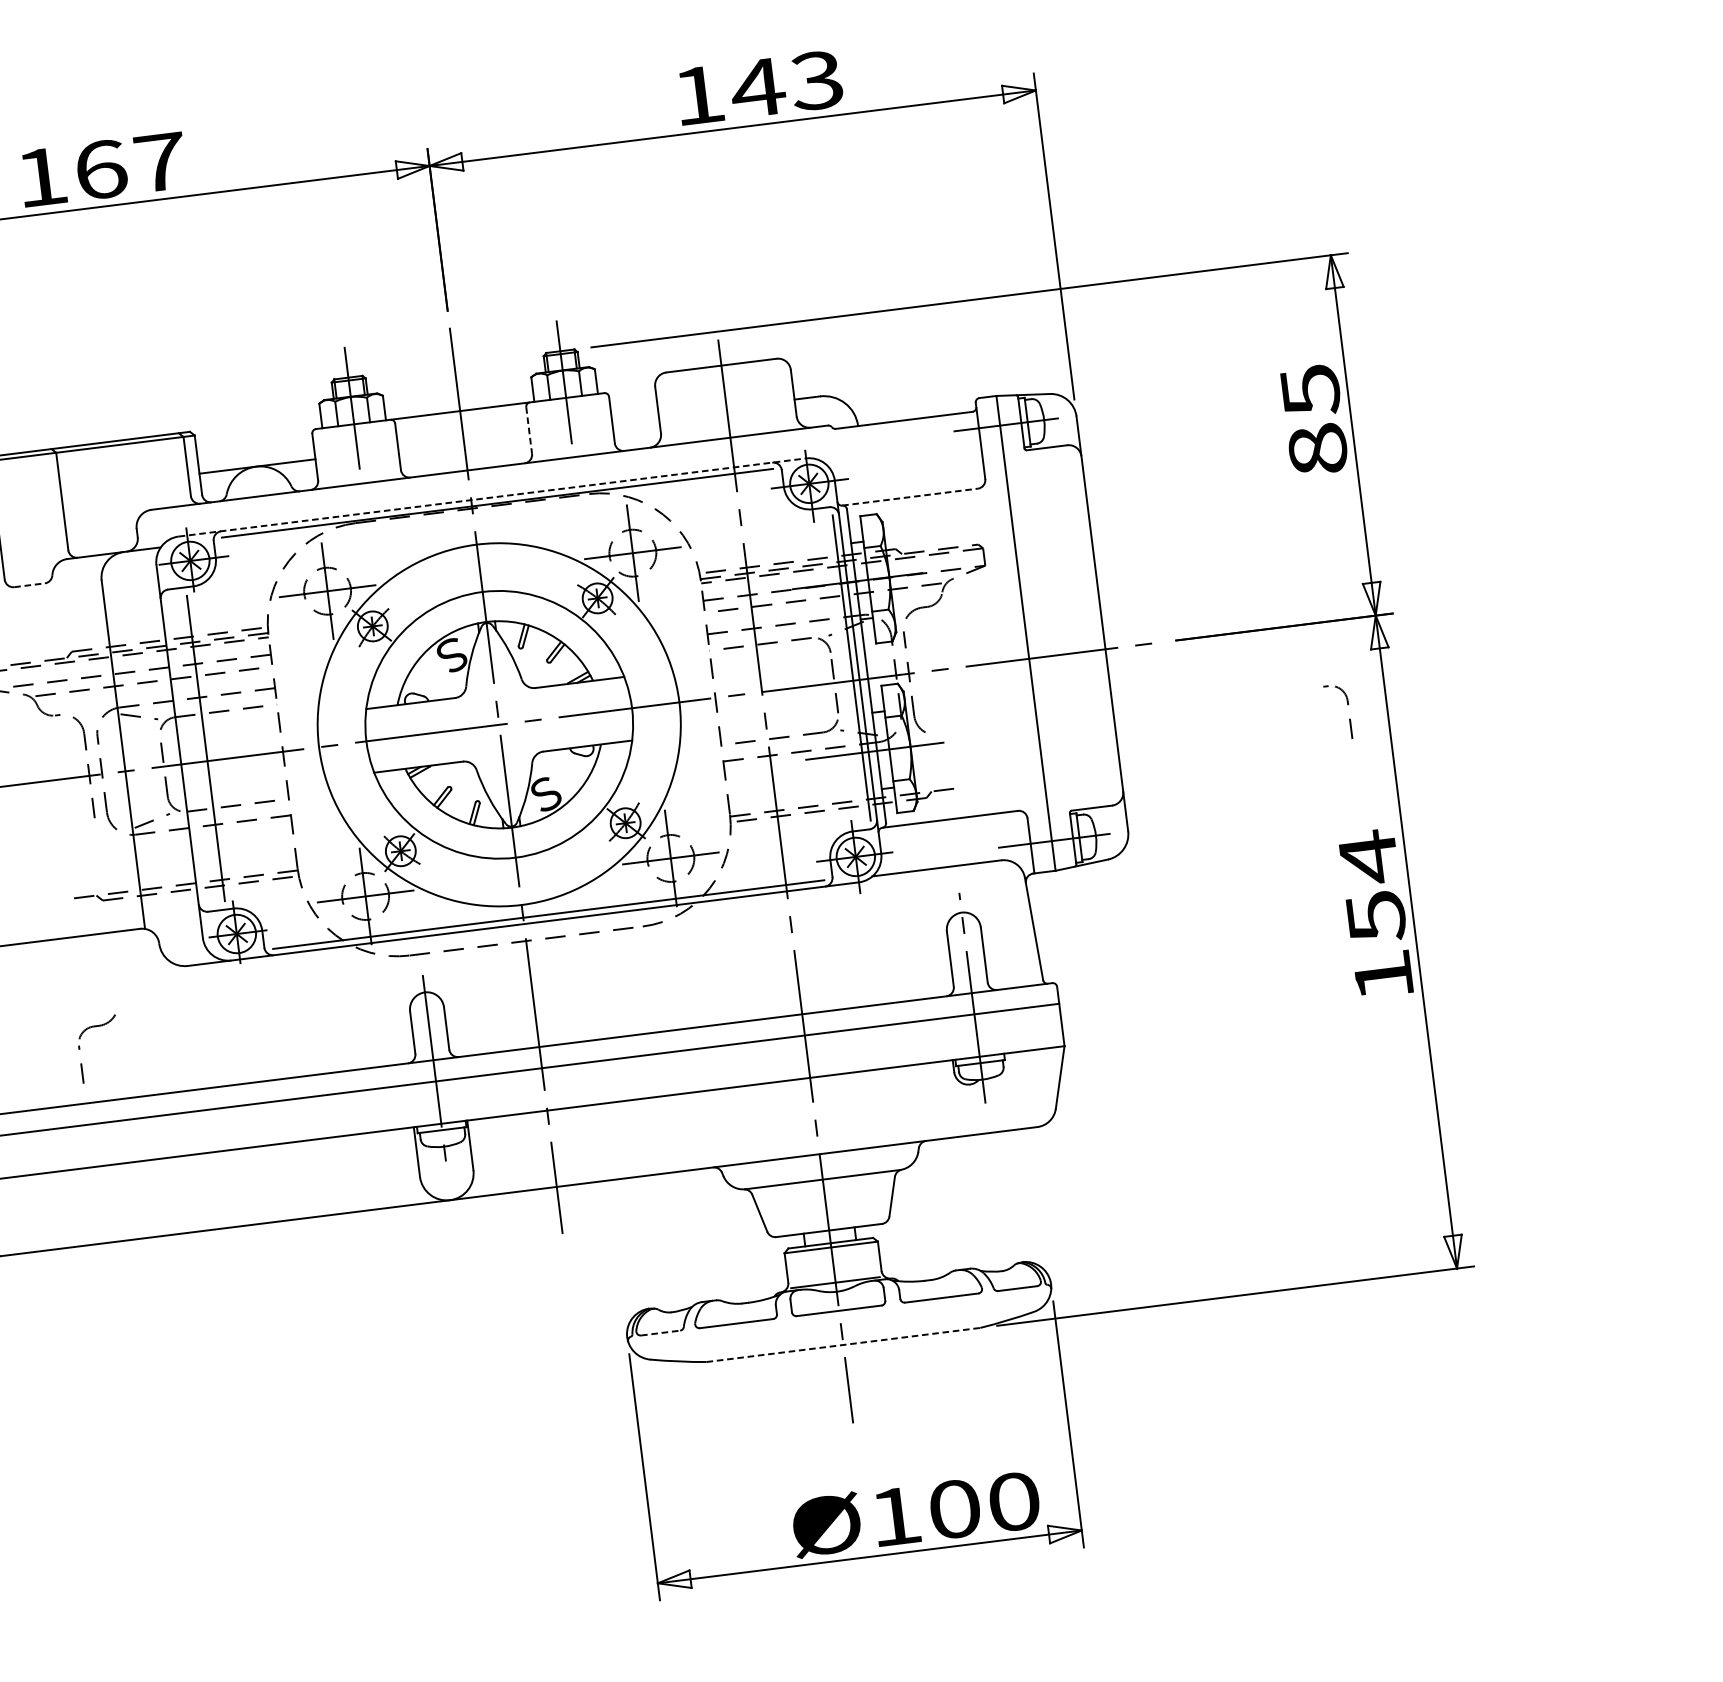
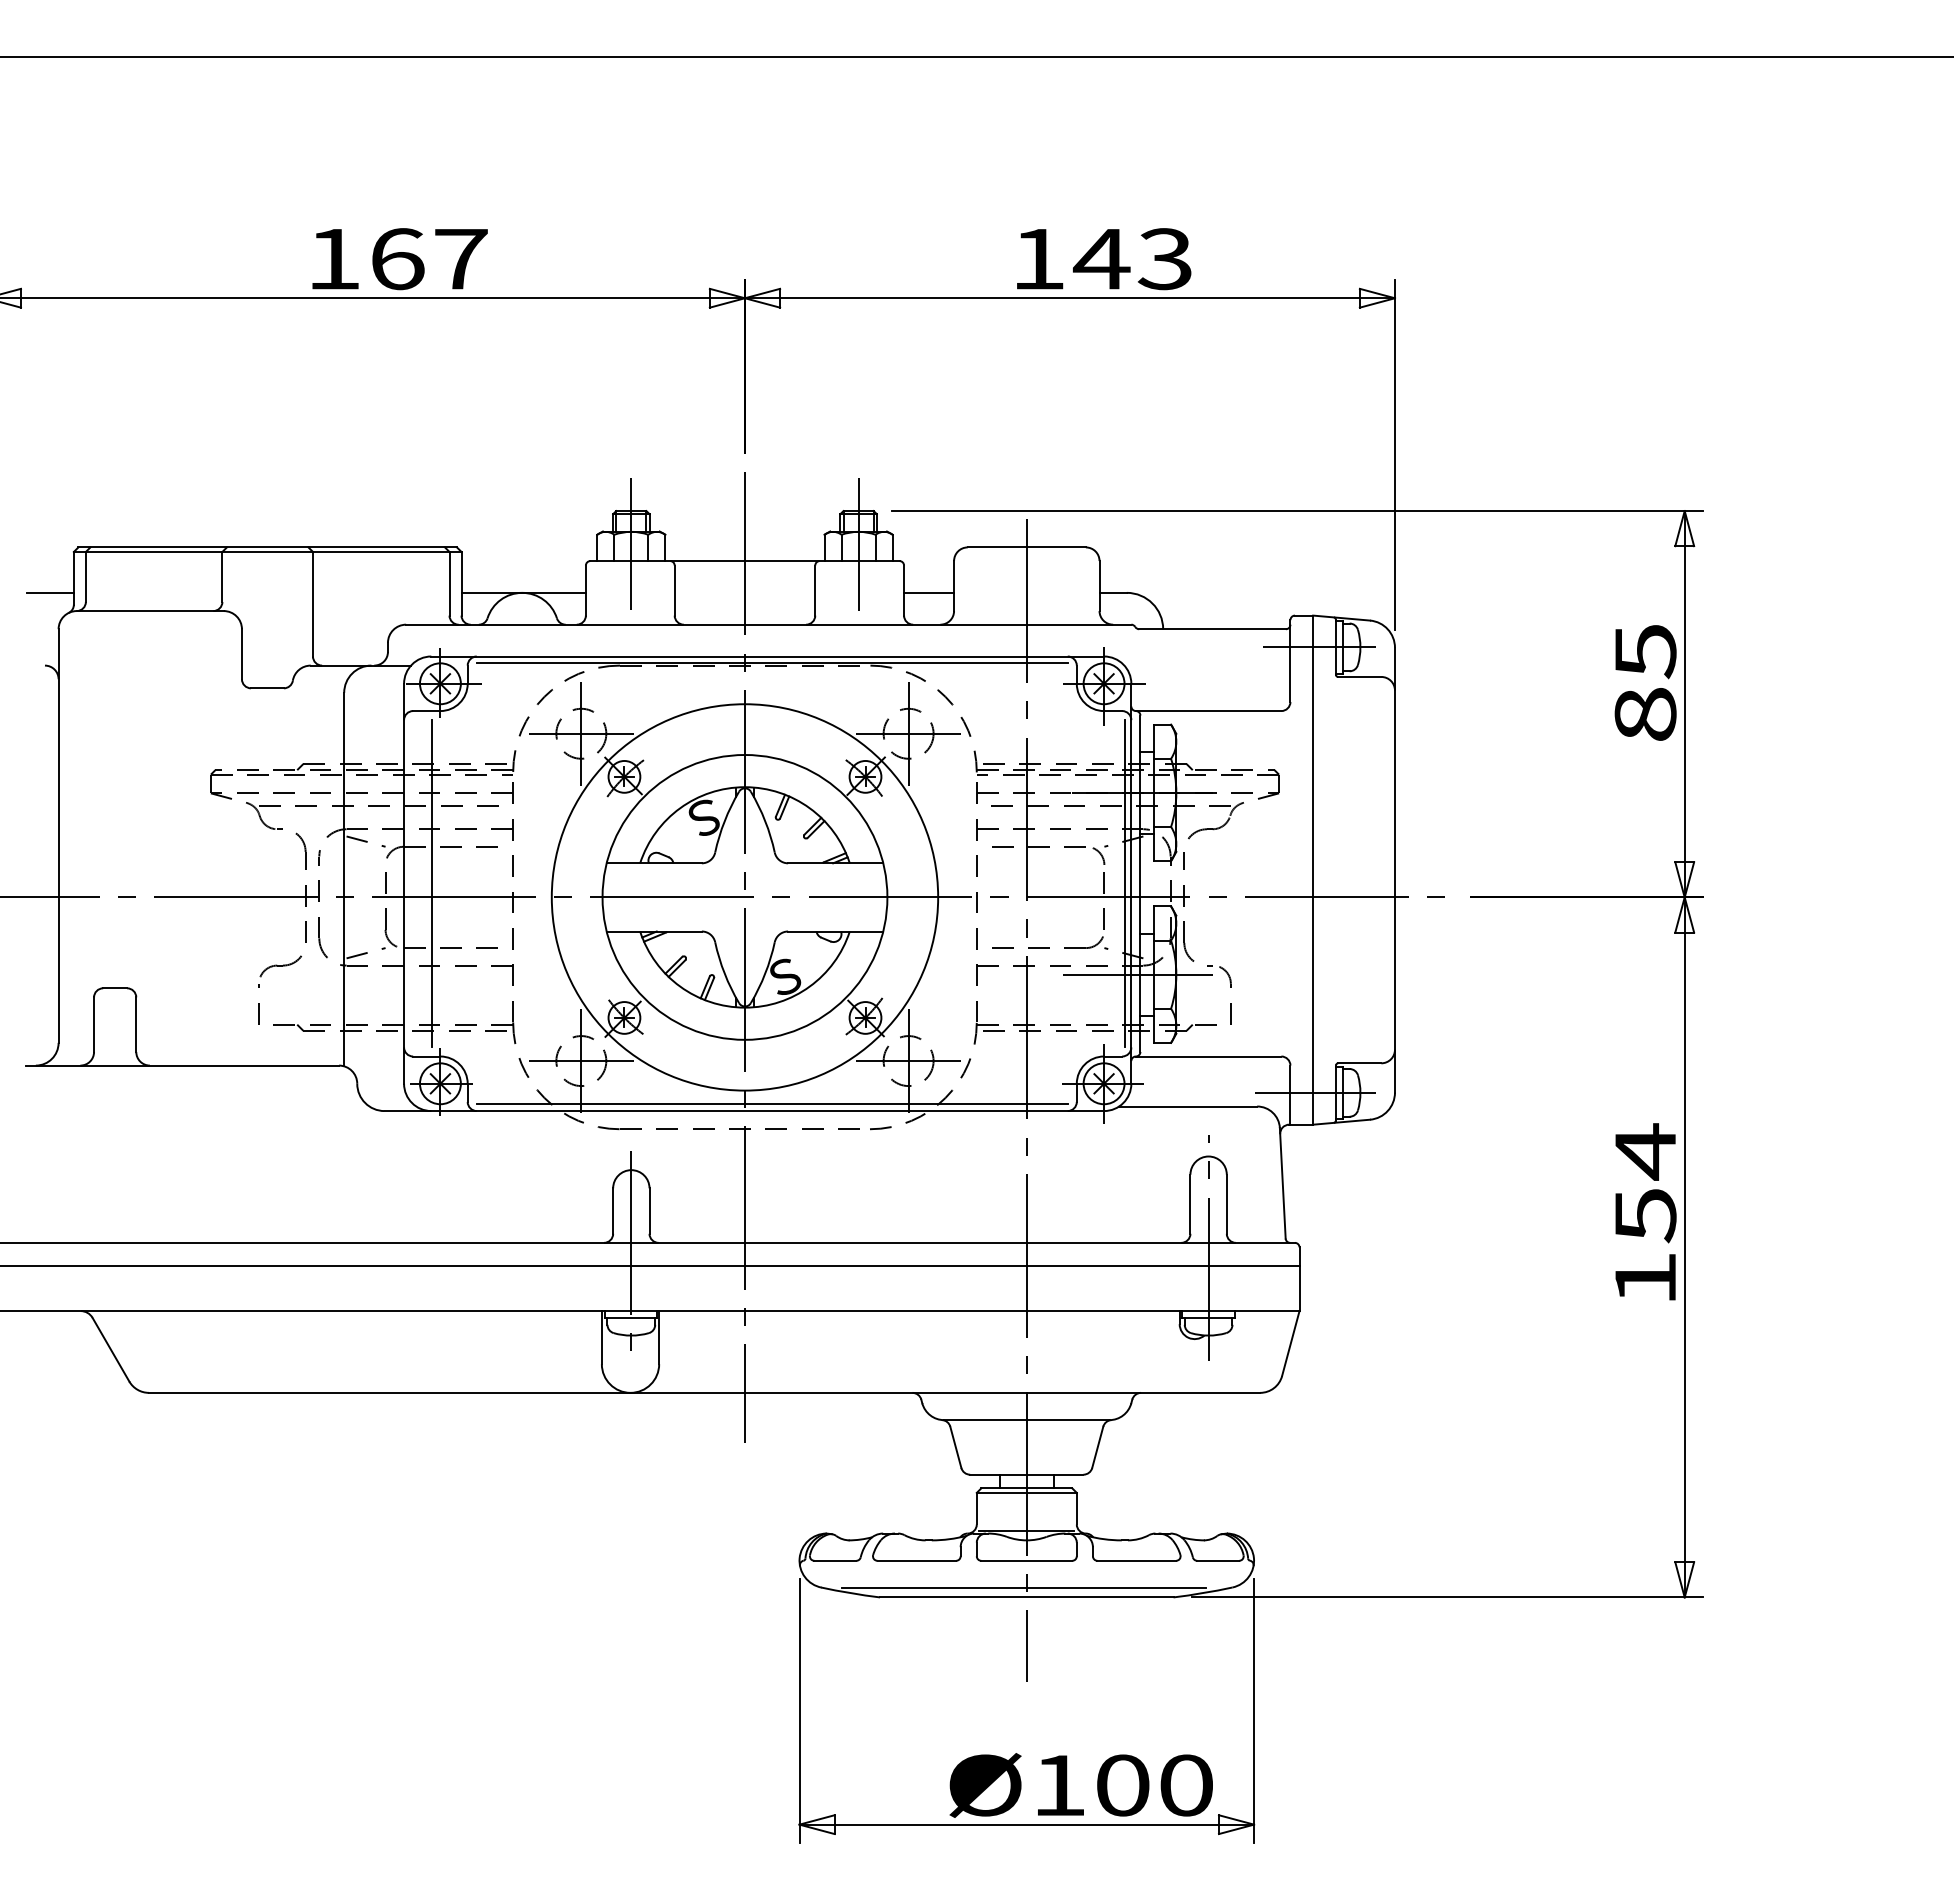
line: (635, 418) -> (929, 592), added
line: (529, 431) -> (815, 591), dashed -> solid
line: (493, 497) -> (768, 656), dashed -> solid
line: (909, 497) -> (1208, 711), dashed -> solid
line: (29, 585) -> (267, 688), dashed -> solid
part: (1347, 704) -> (1230, 987), moved
part: (79, 1048) -> (259, 987), moved
line: (660, 1332) -> (835, 1560), dashed -> solid
line: (840, 1335) -> (1024, 1587), added
line: (843, 1345) -> (1026, 1597), dashed -> solid

